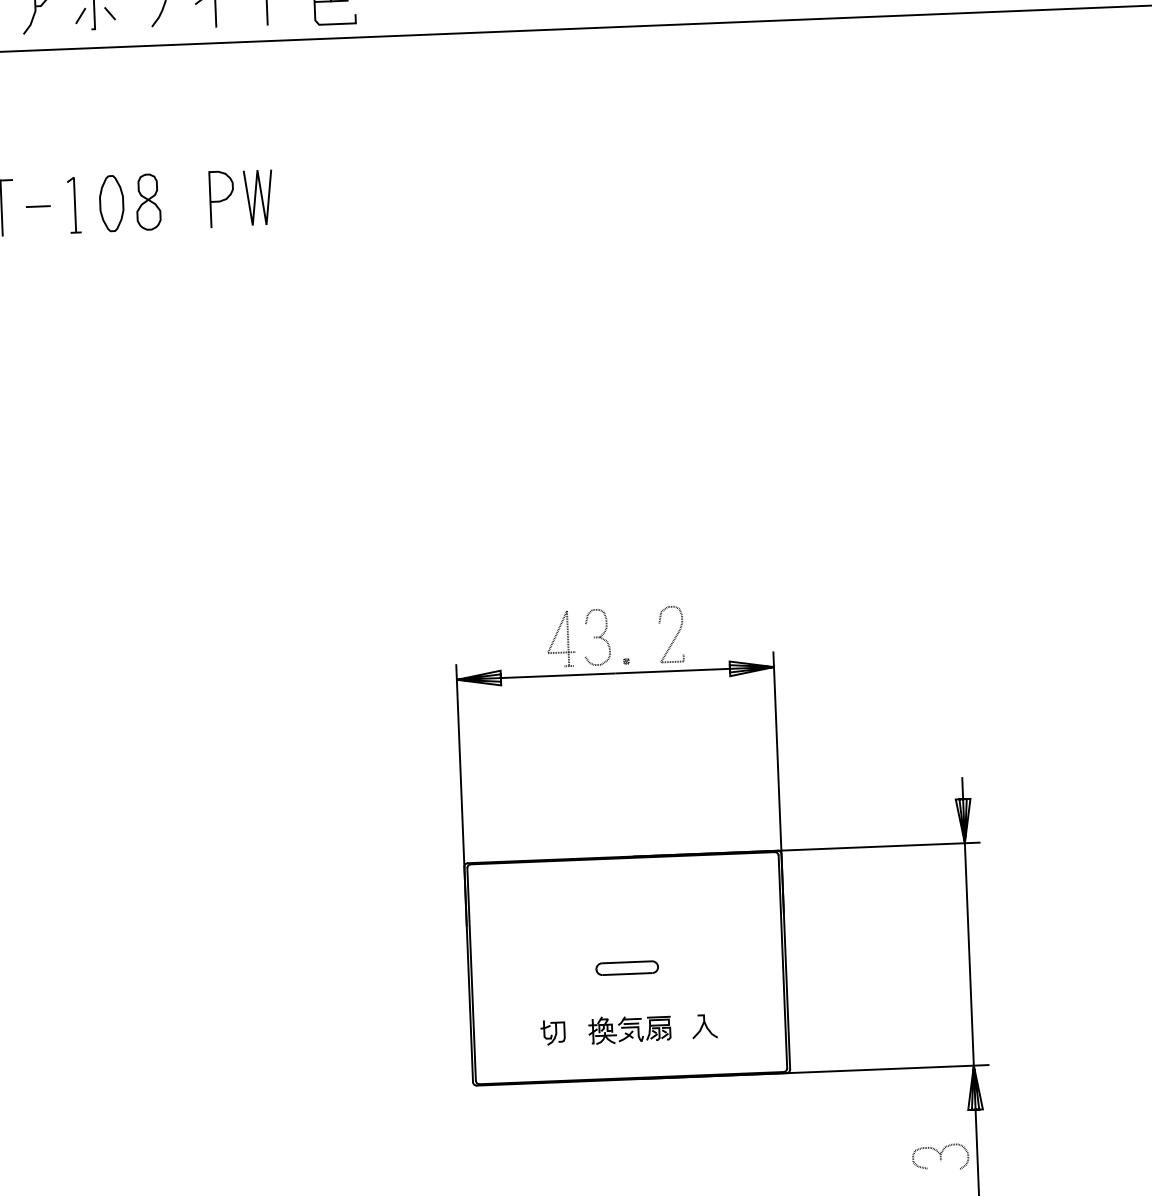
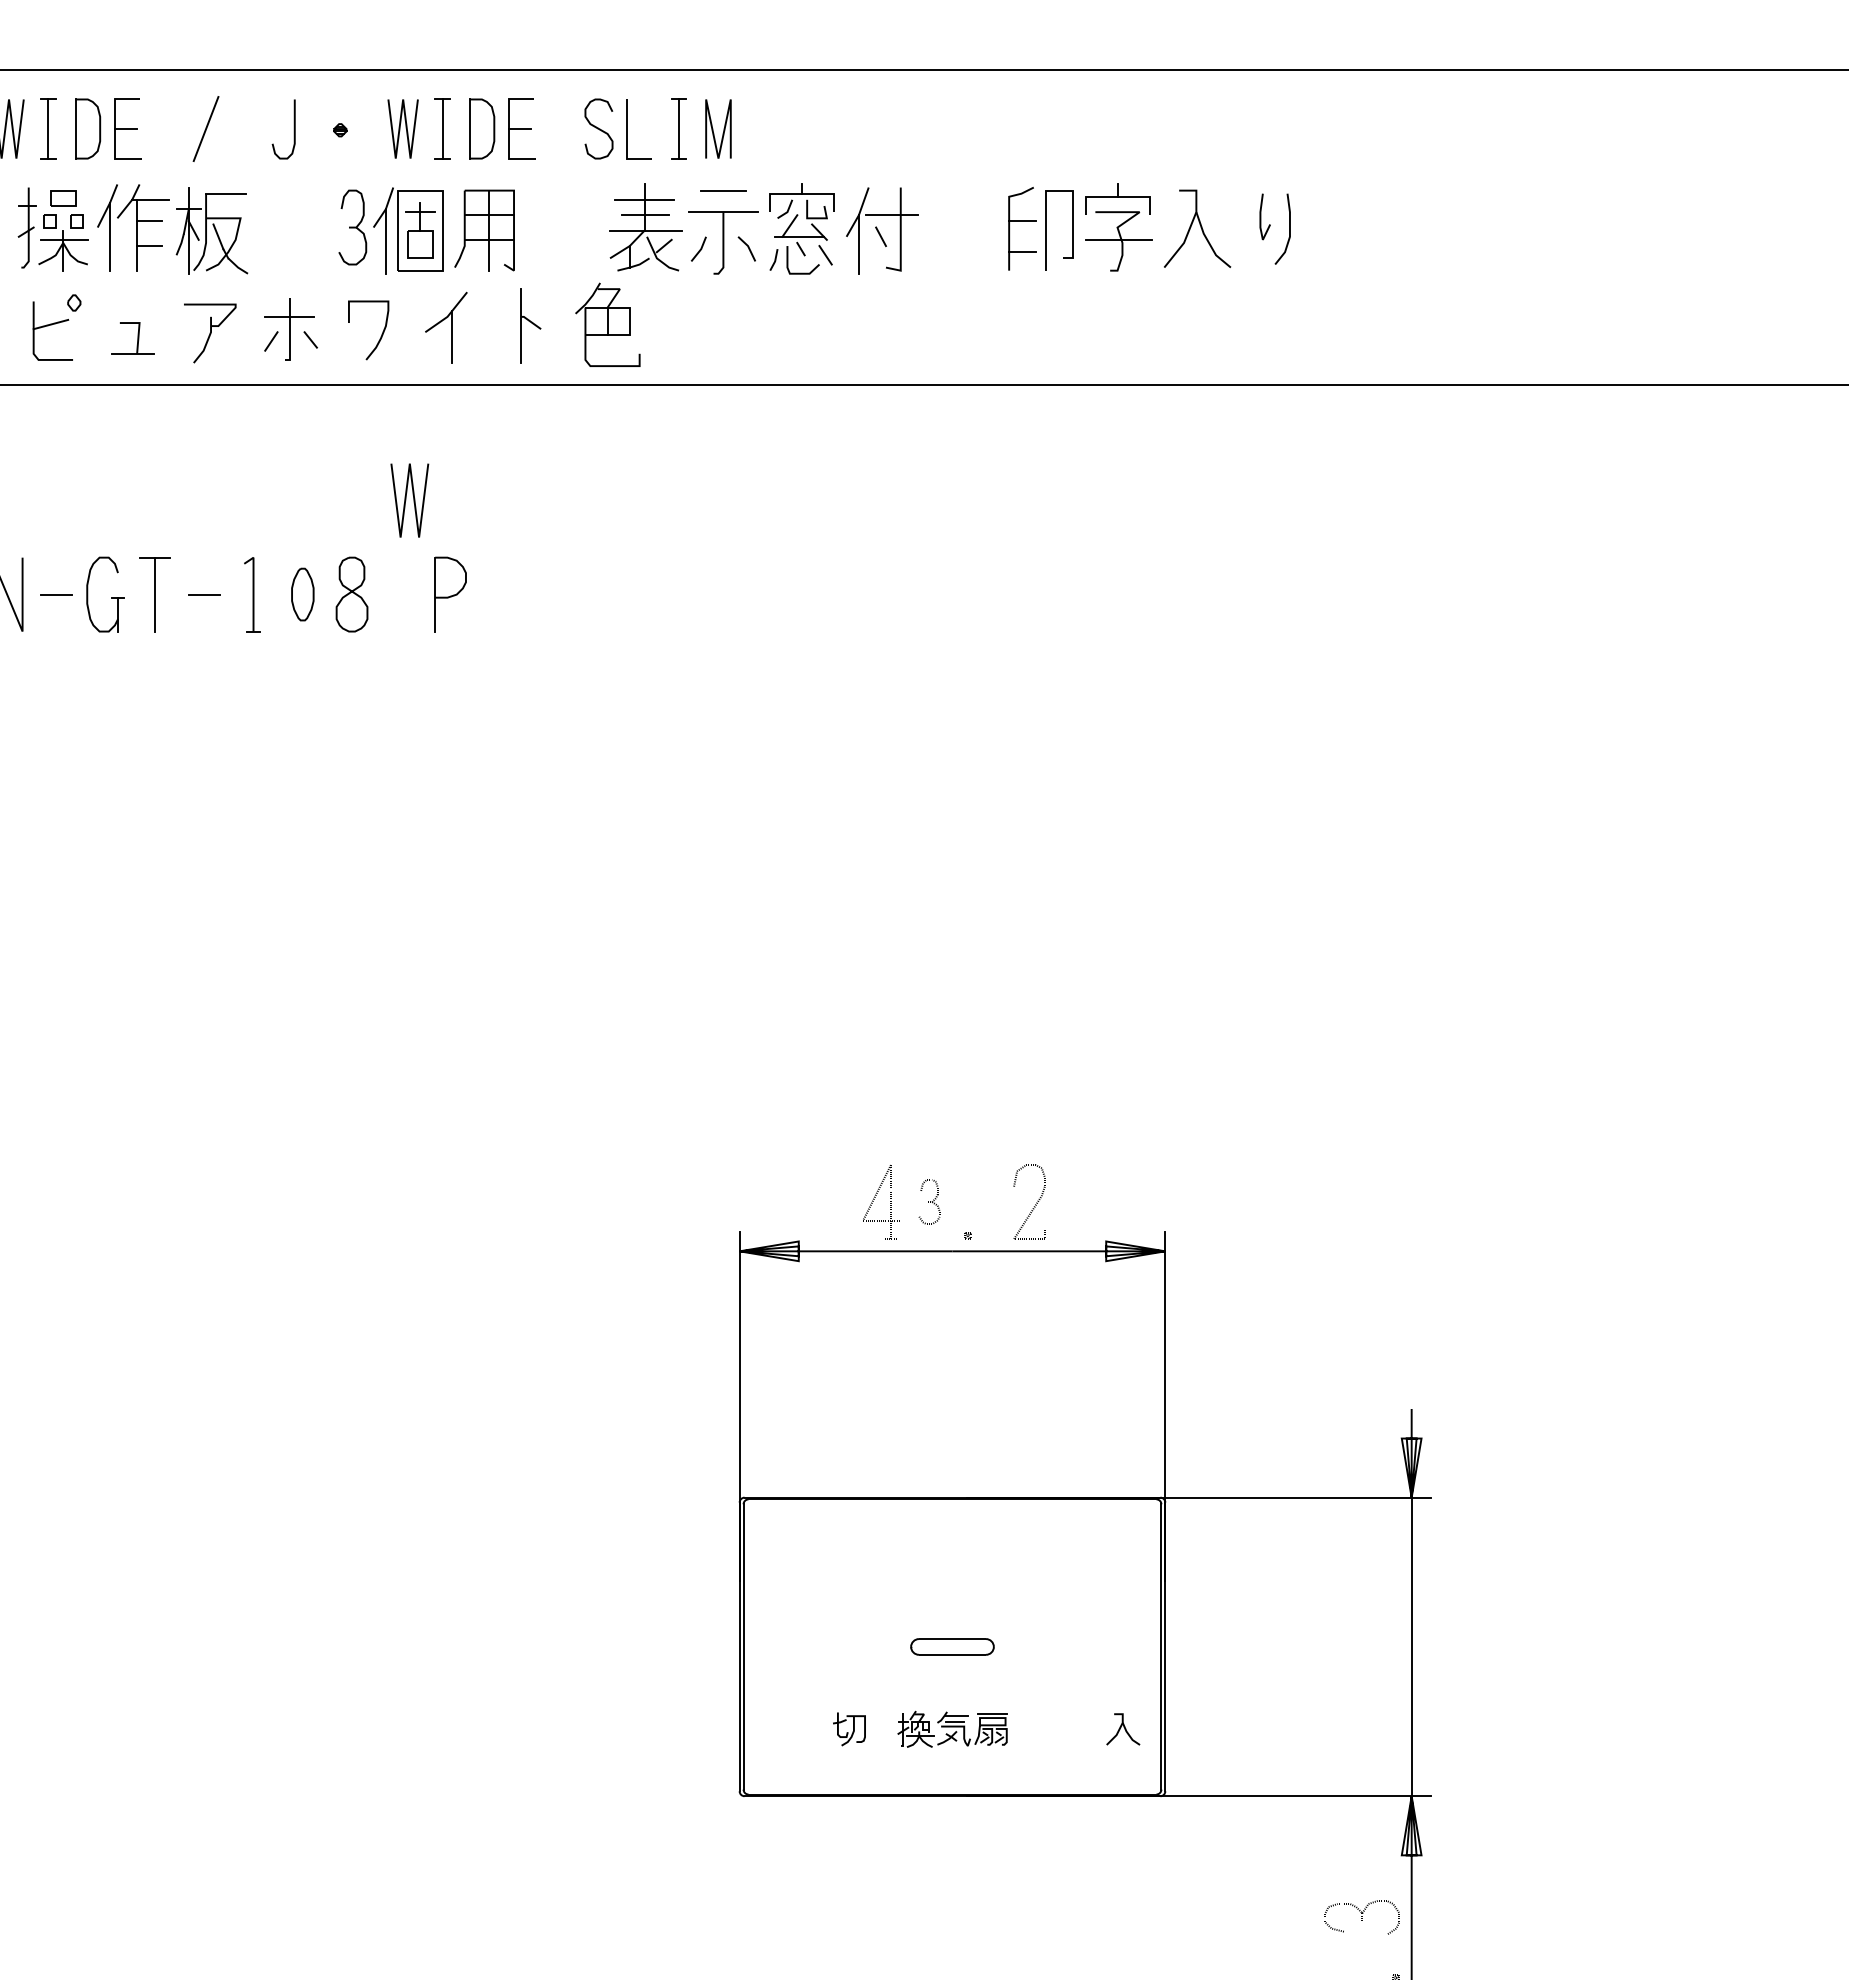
line: (256, 197) -> (406, 500), moved
part: (111, 203) -> (302, 594), size x0.7
part: (596, 637) -> (929, 1201), size x0.6
part: (704, 1026) -> (1123, 1729), moved

